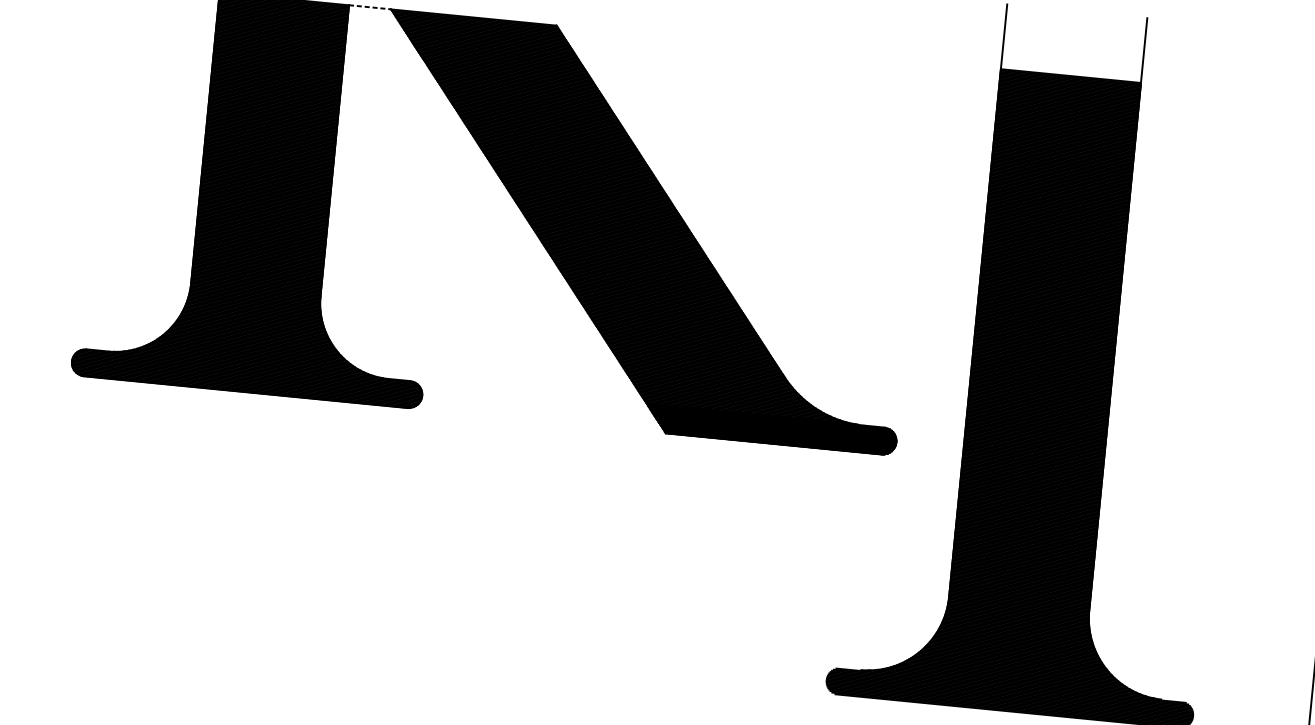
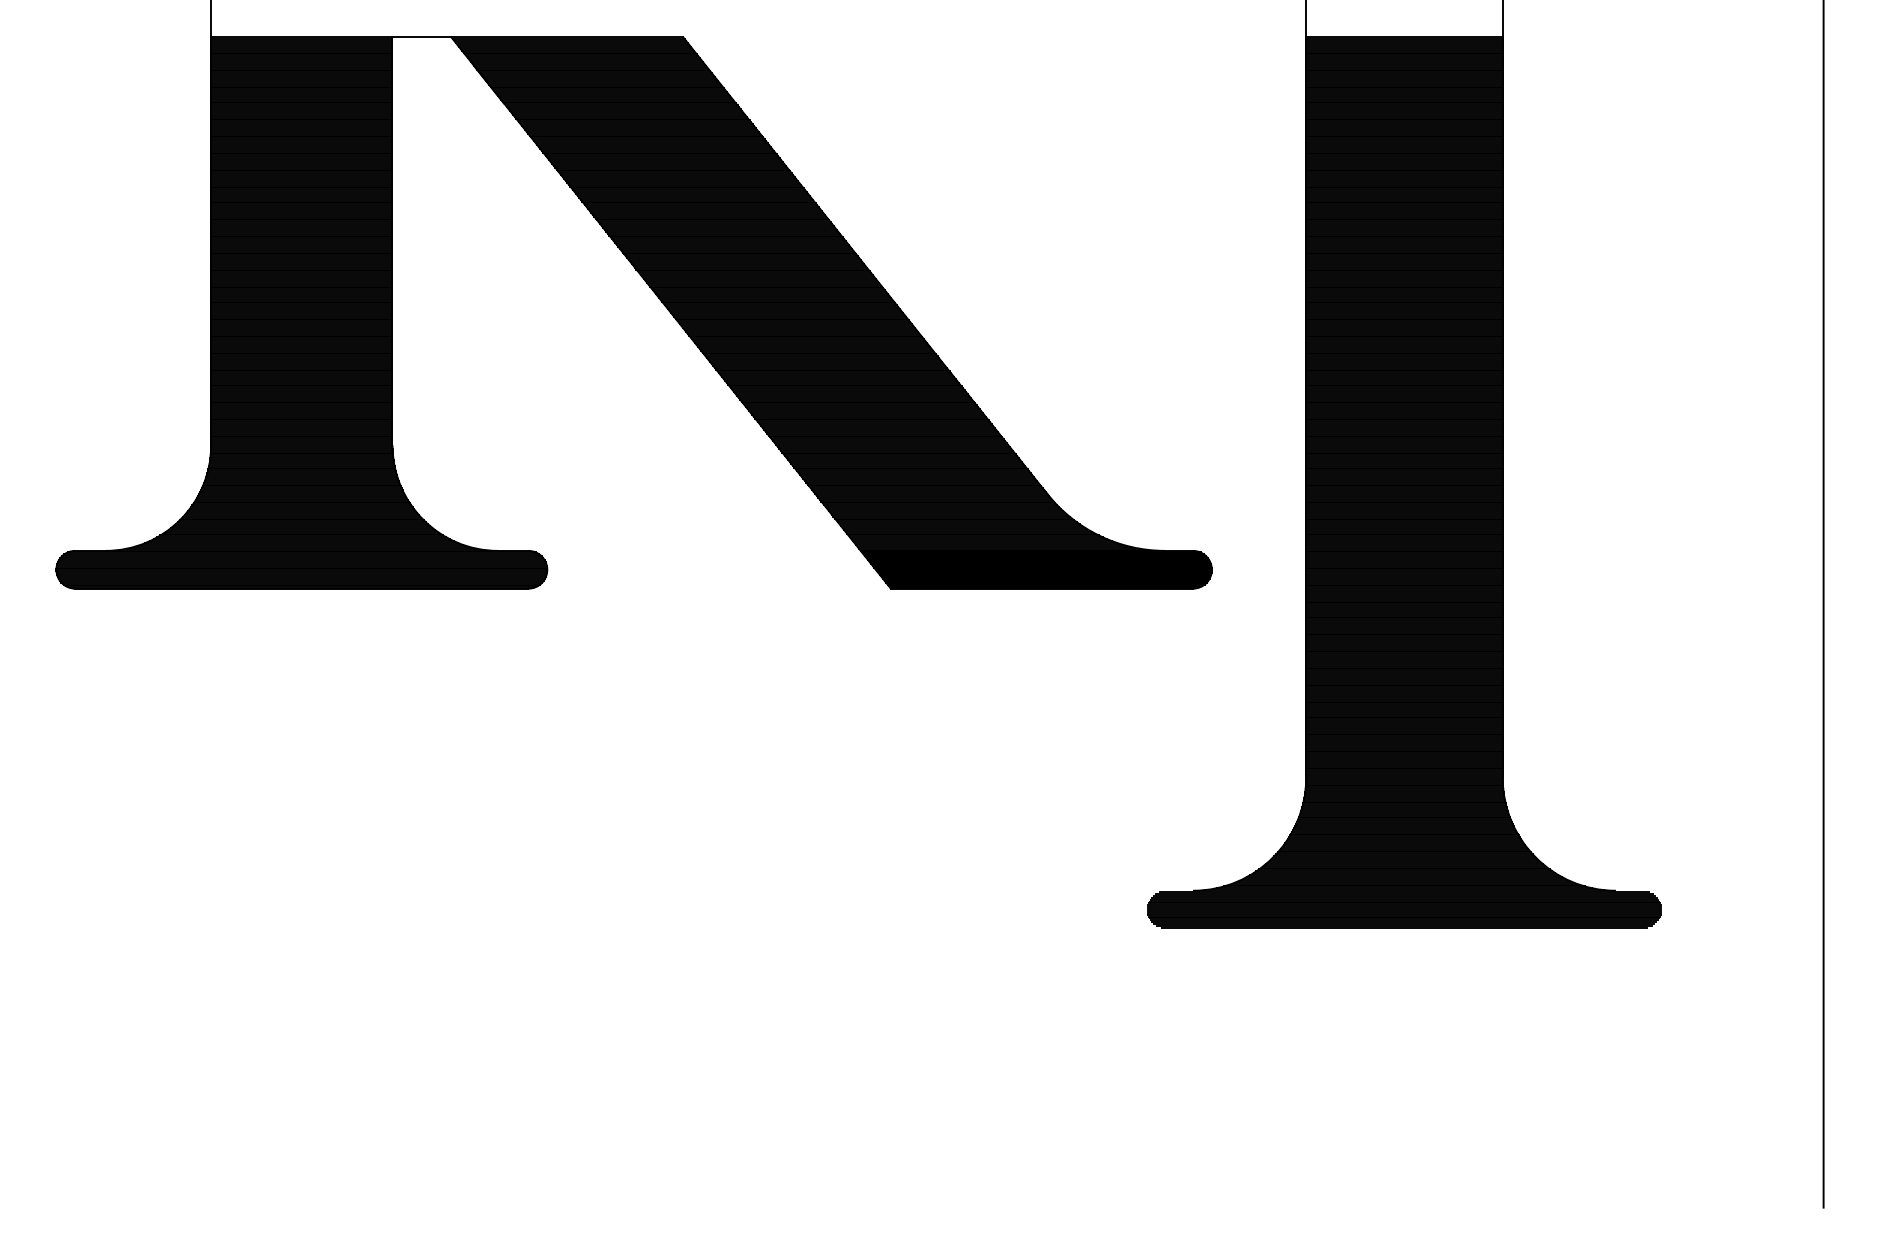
line: (370, 7) -> (422, 37), dashed -> solid

